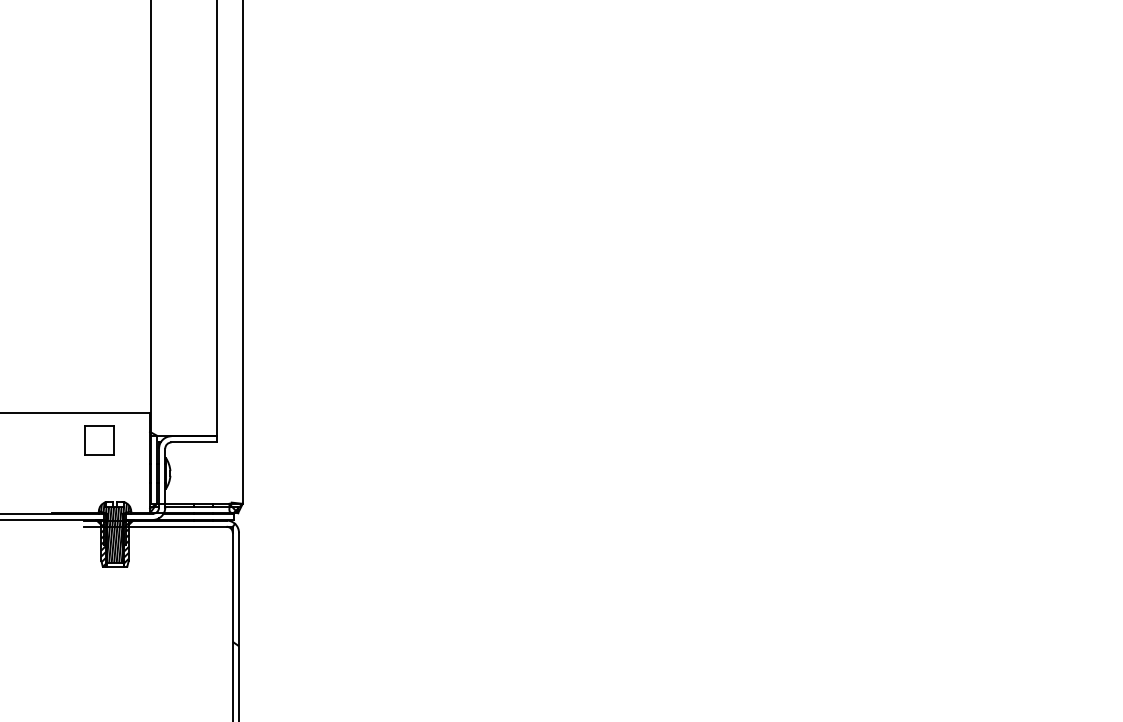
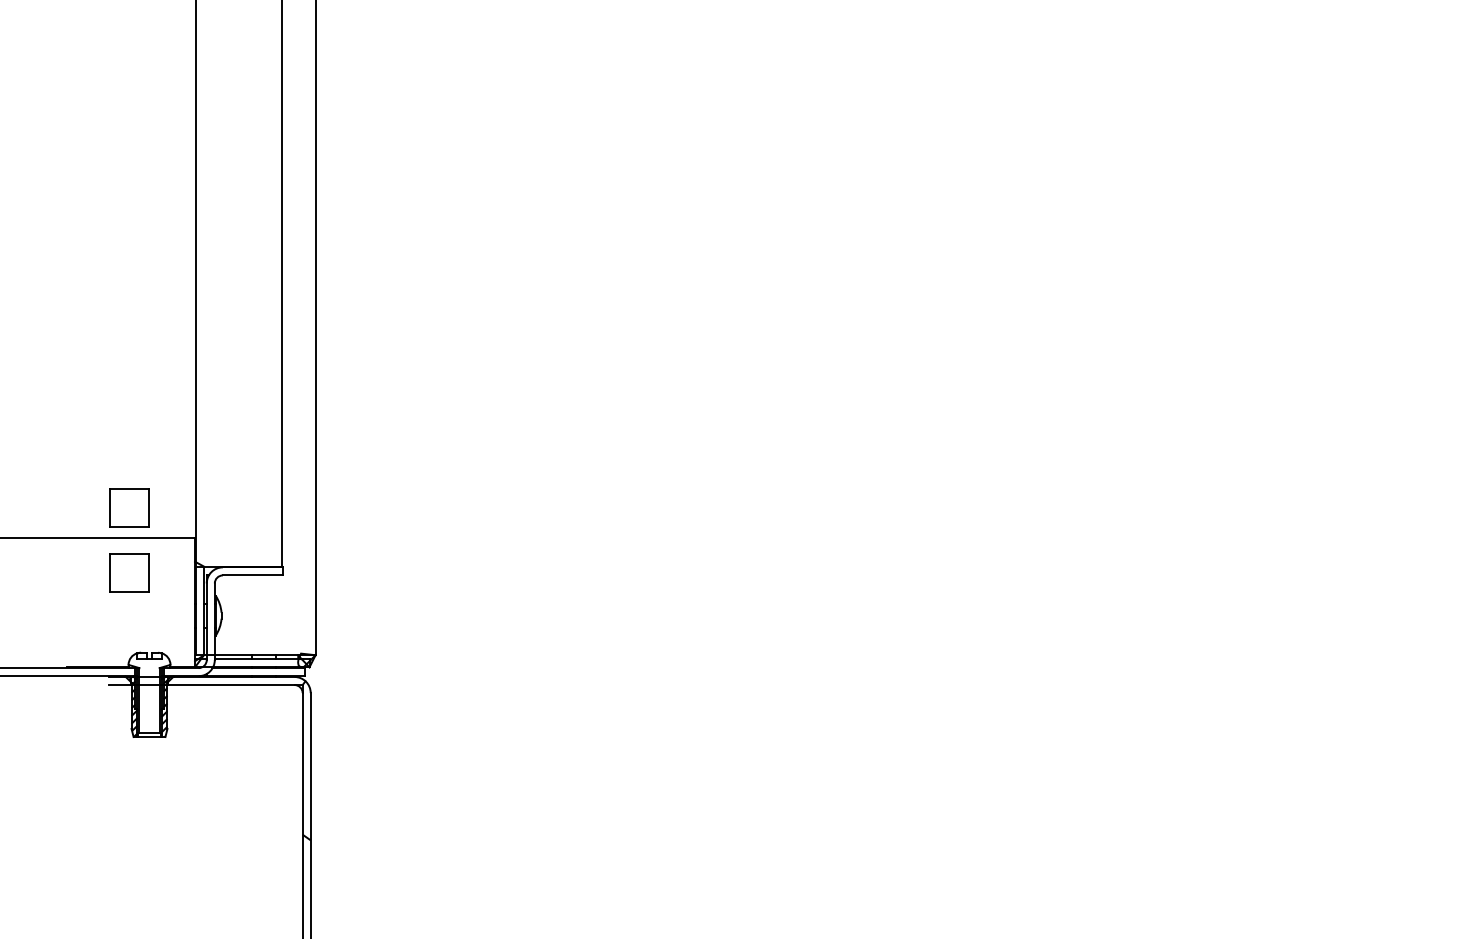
part: (99, 390) -> (129, 507), added
hatch: (115, 532) -> (150, 692), removed

